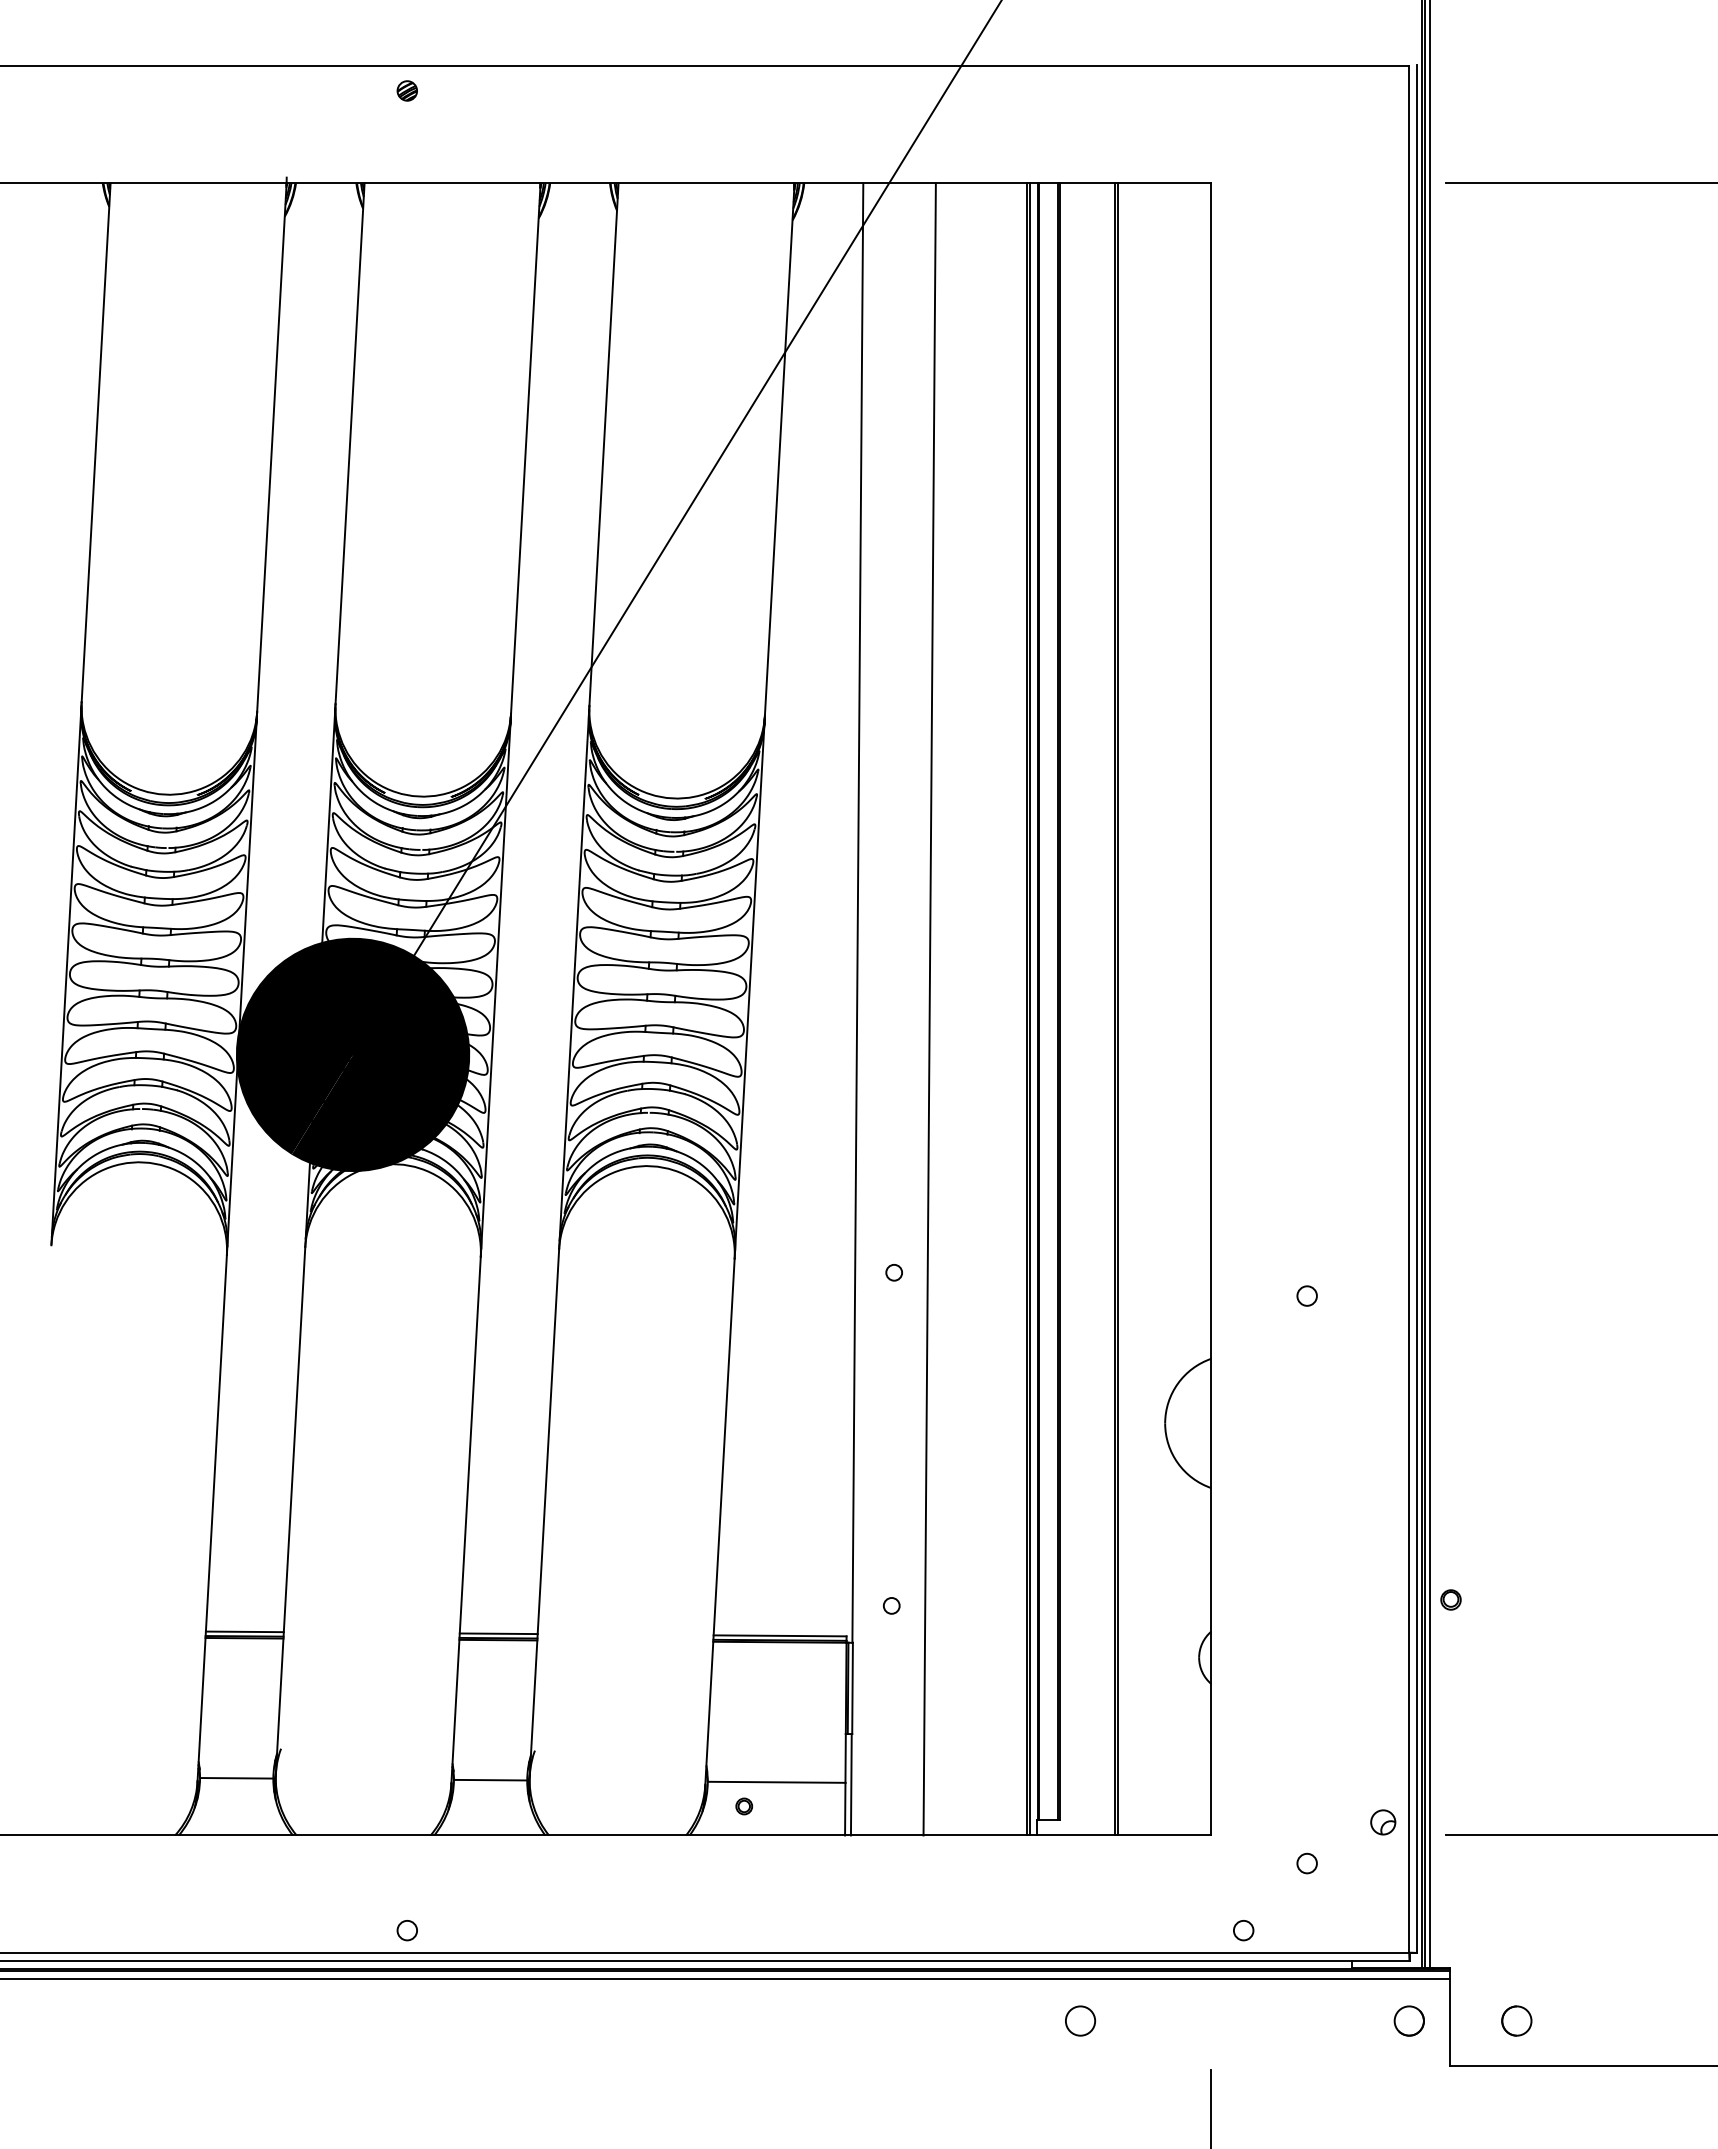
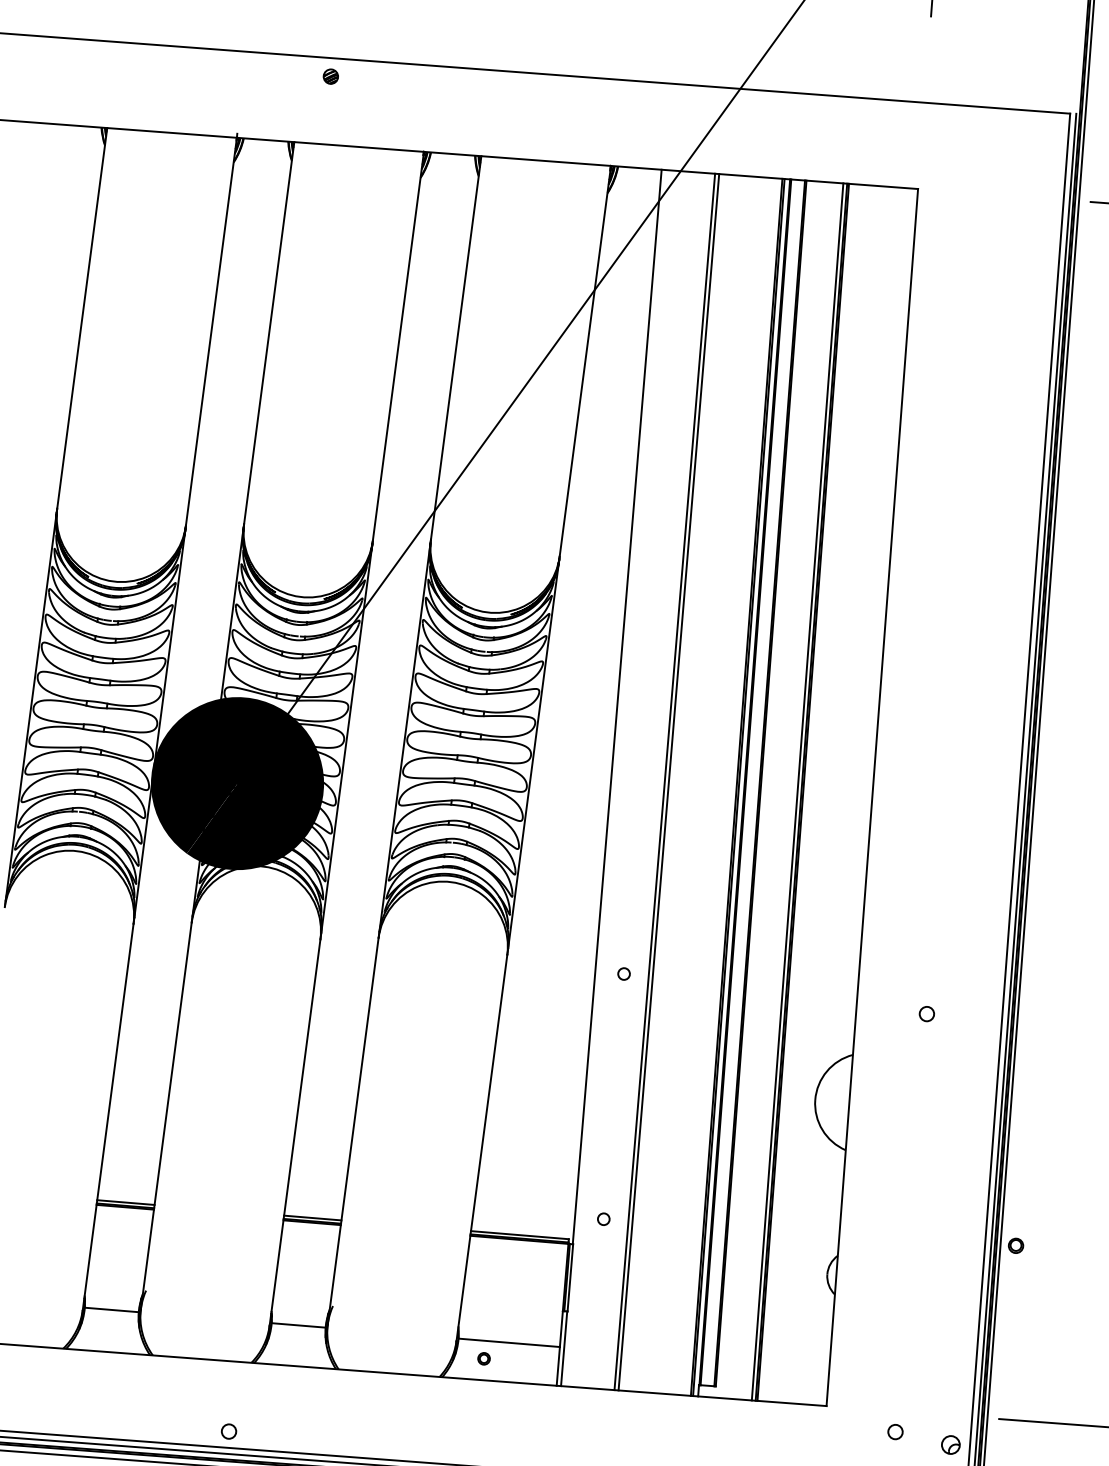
line: (935, 1009) -> (669, 782), added
line: (1110, 1009) -> (797, 792), added
part: (1383, 1822) -> (951, 1445), moved

